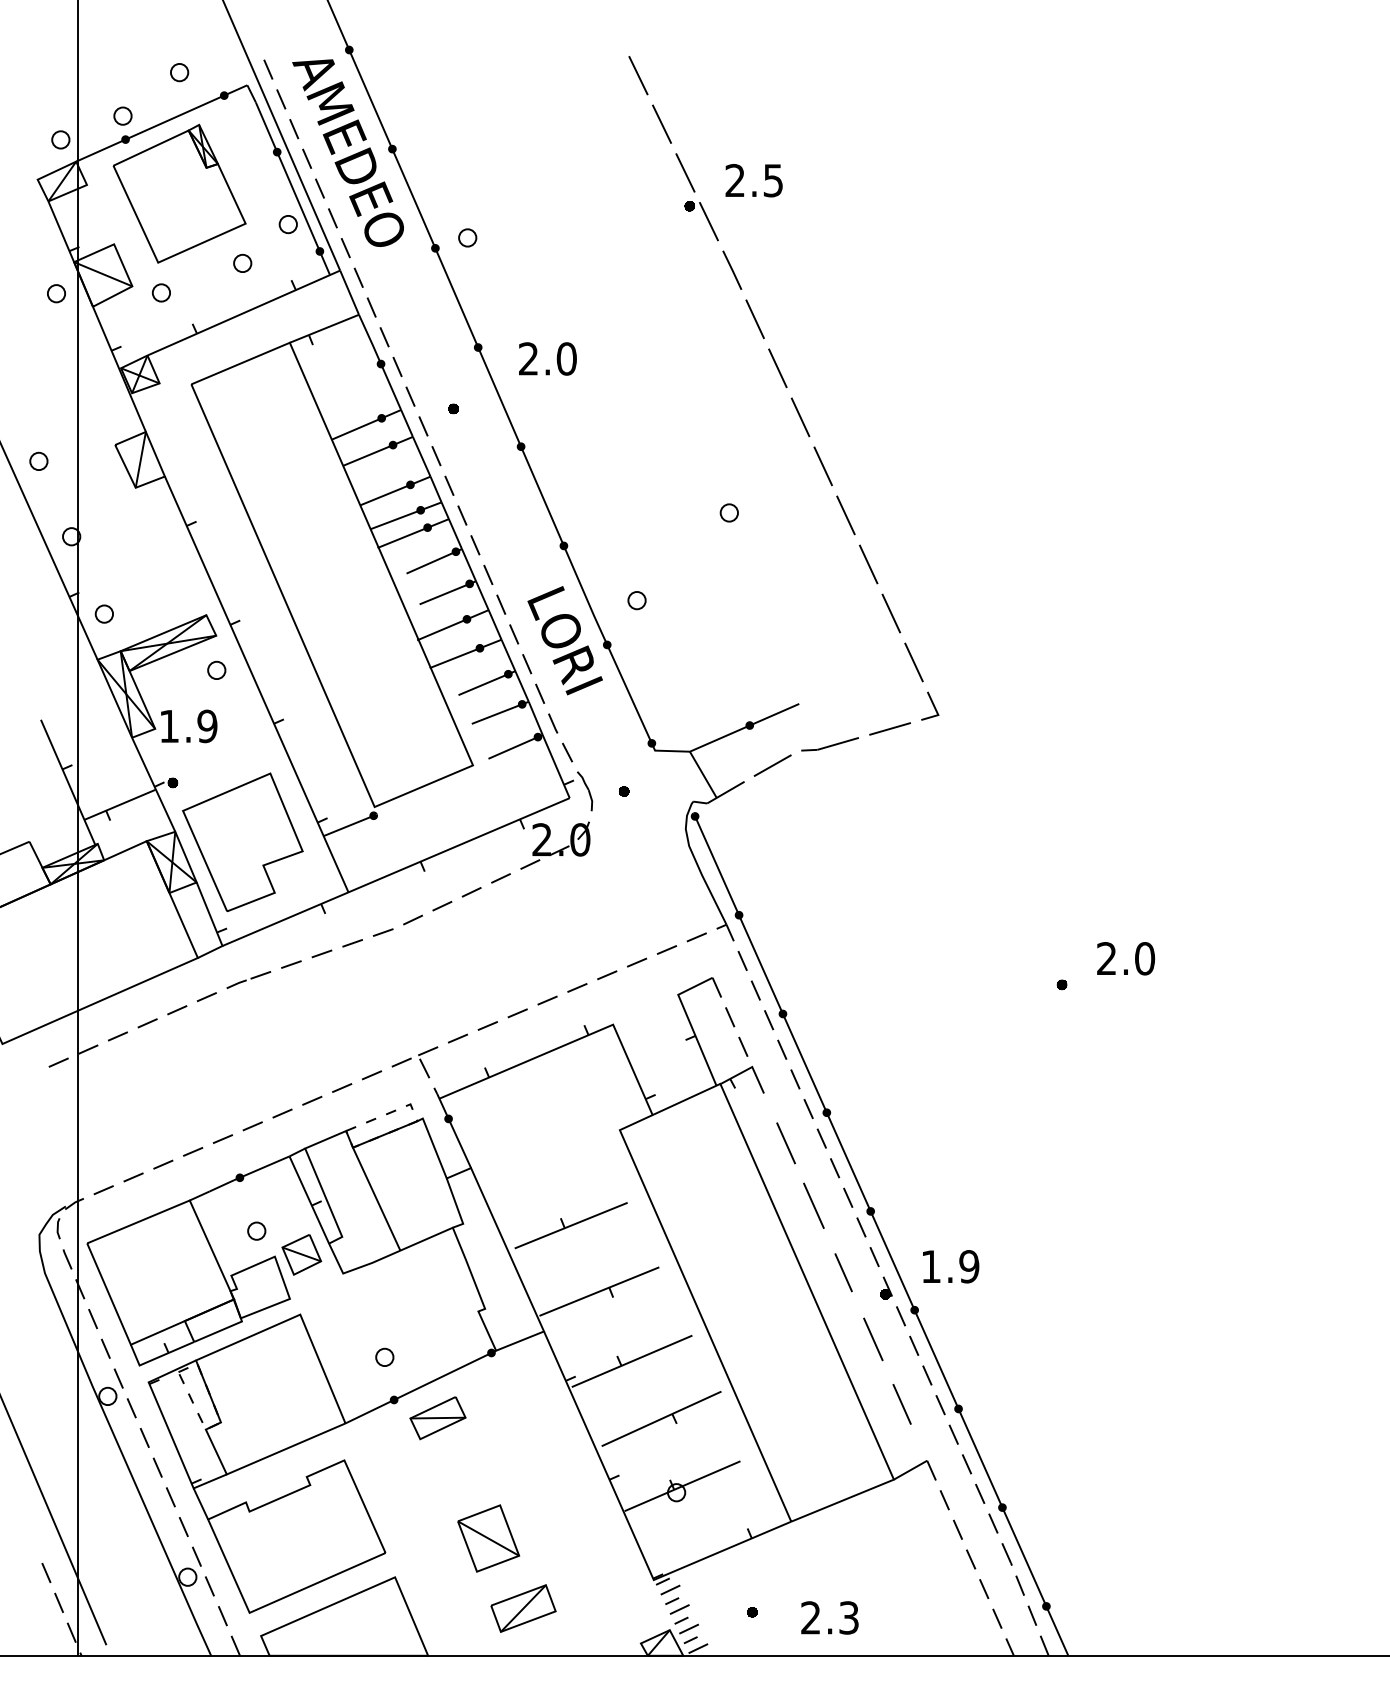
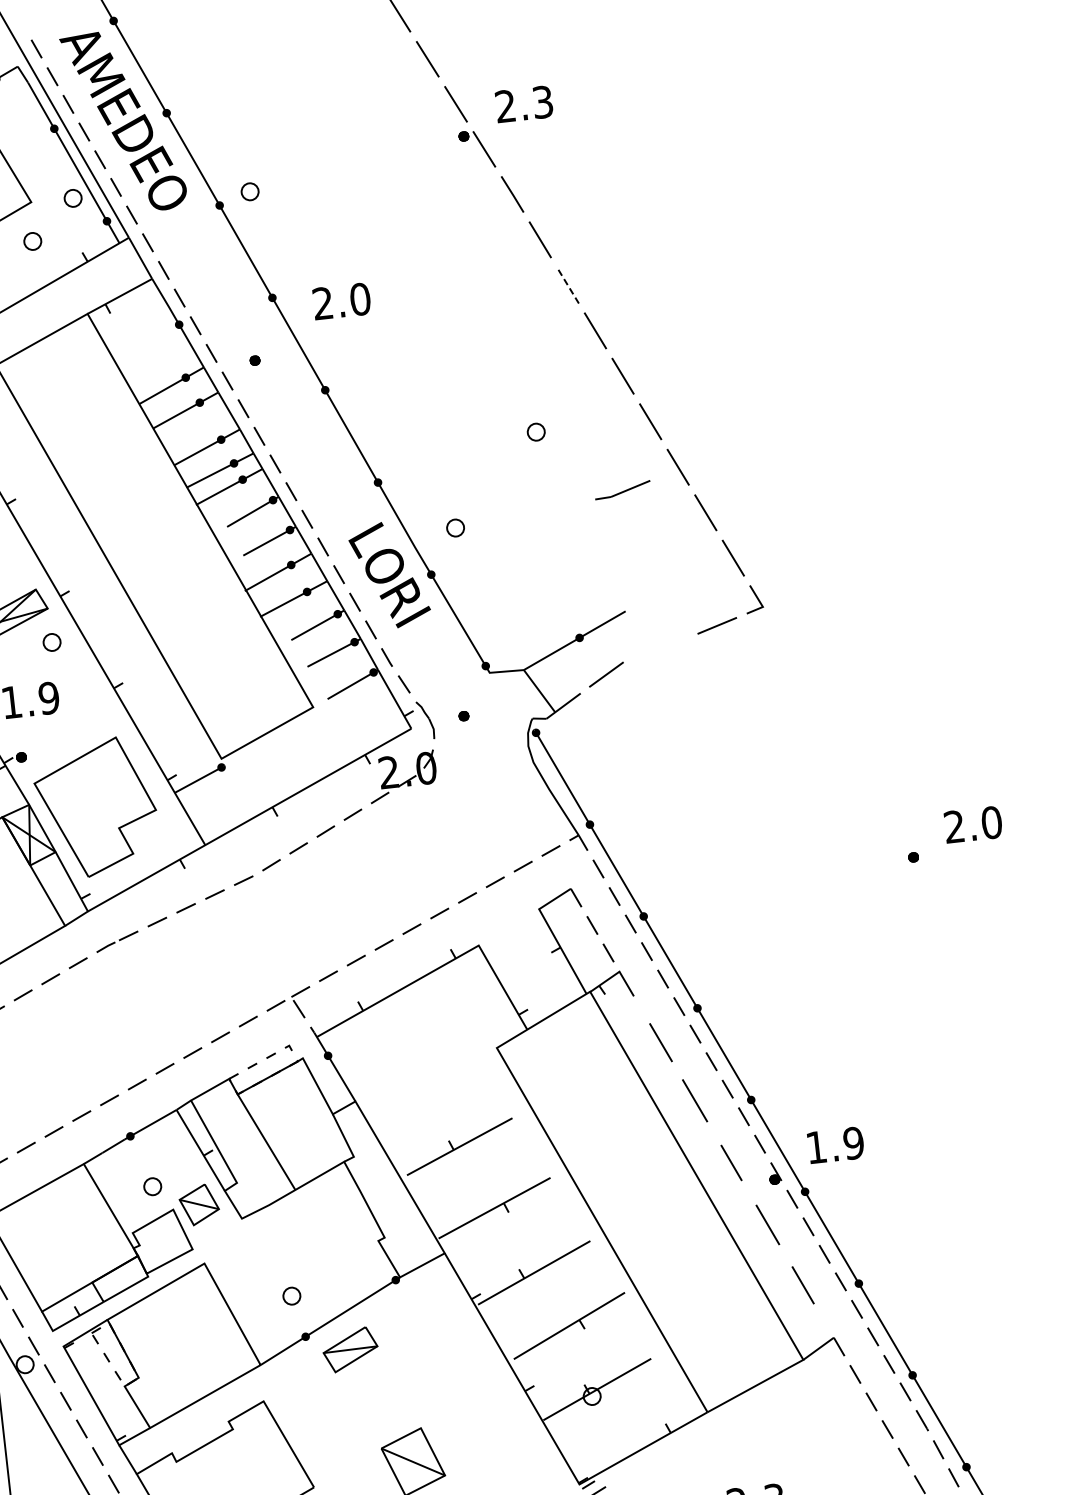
text: (773, 179) -> (542, 101), 2.5 -> 2.3
line: (777, 368) -> (567, 285), solid -> dashed
part: (829, 744) -> (622, 490), moved

